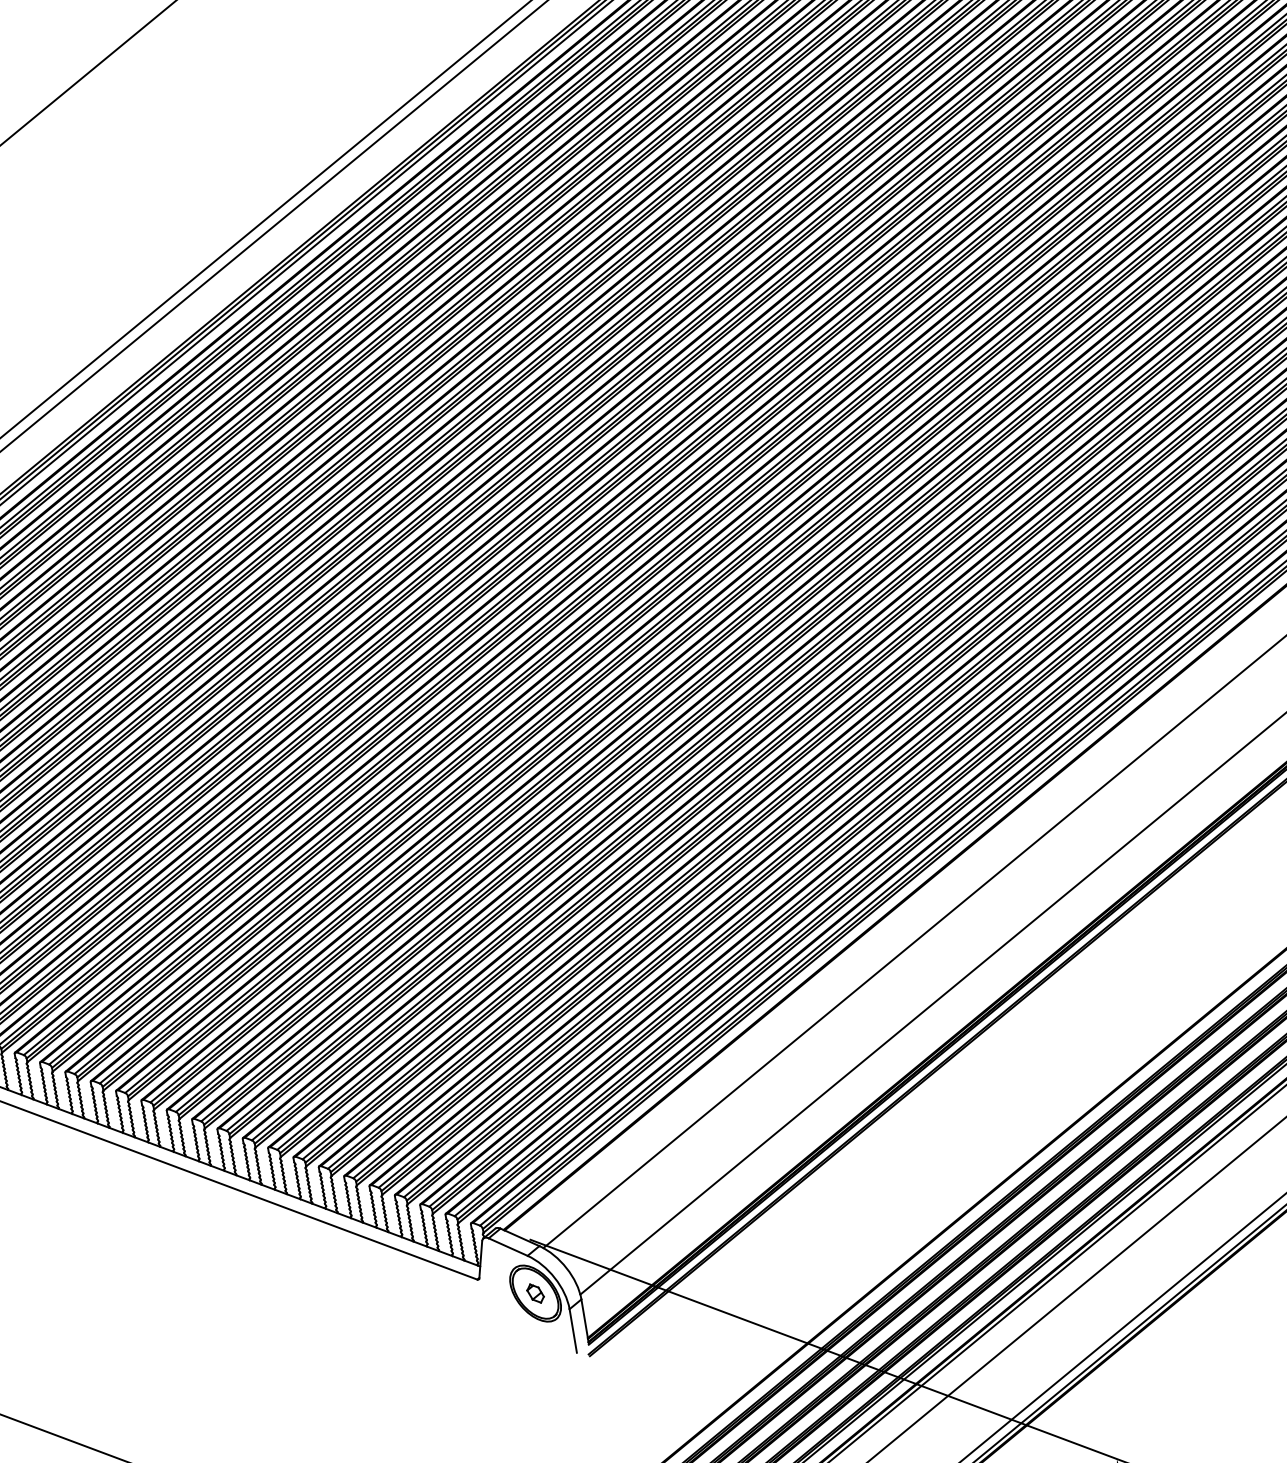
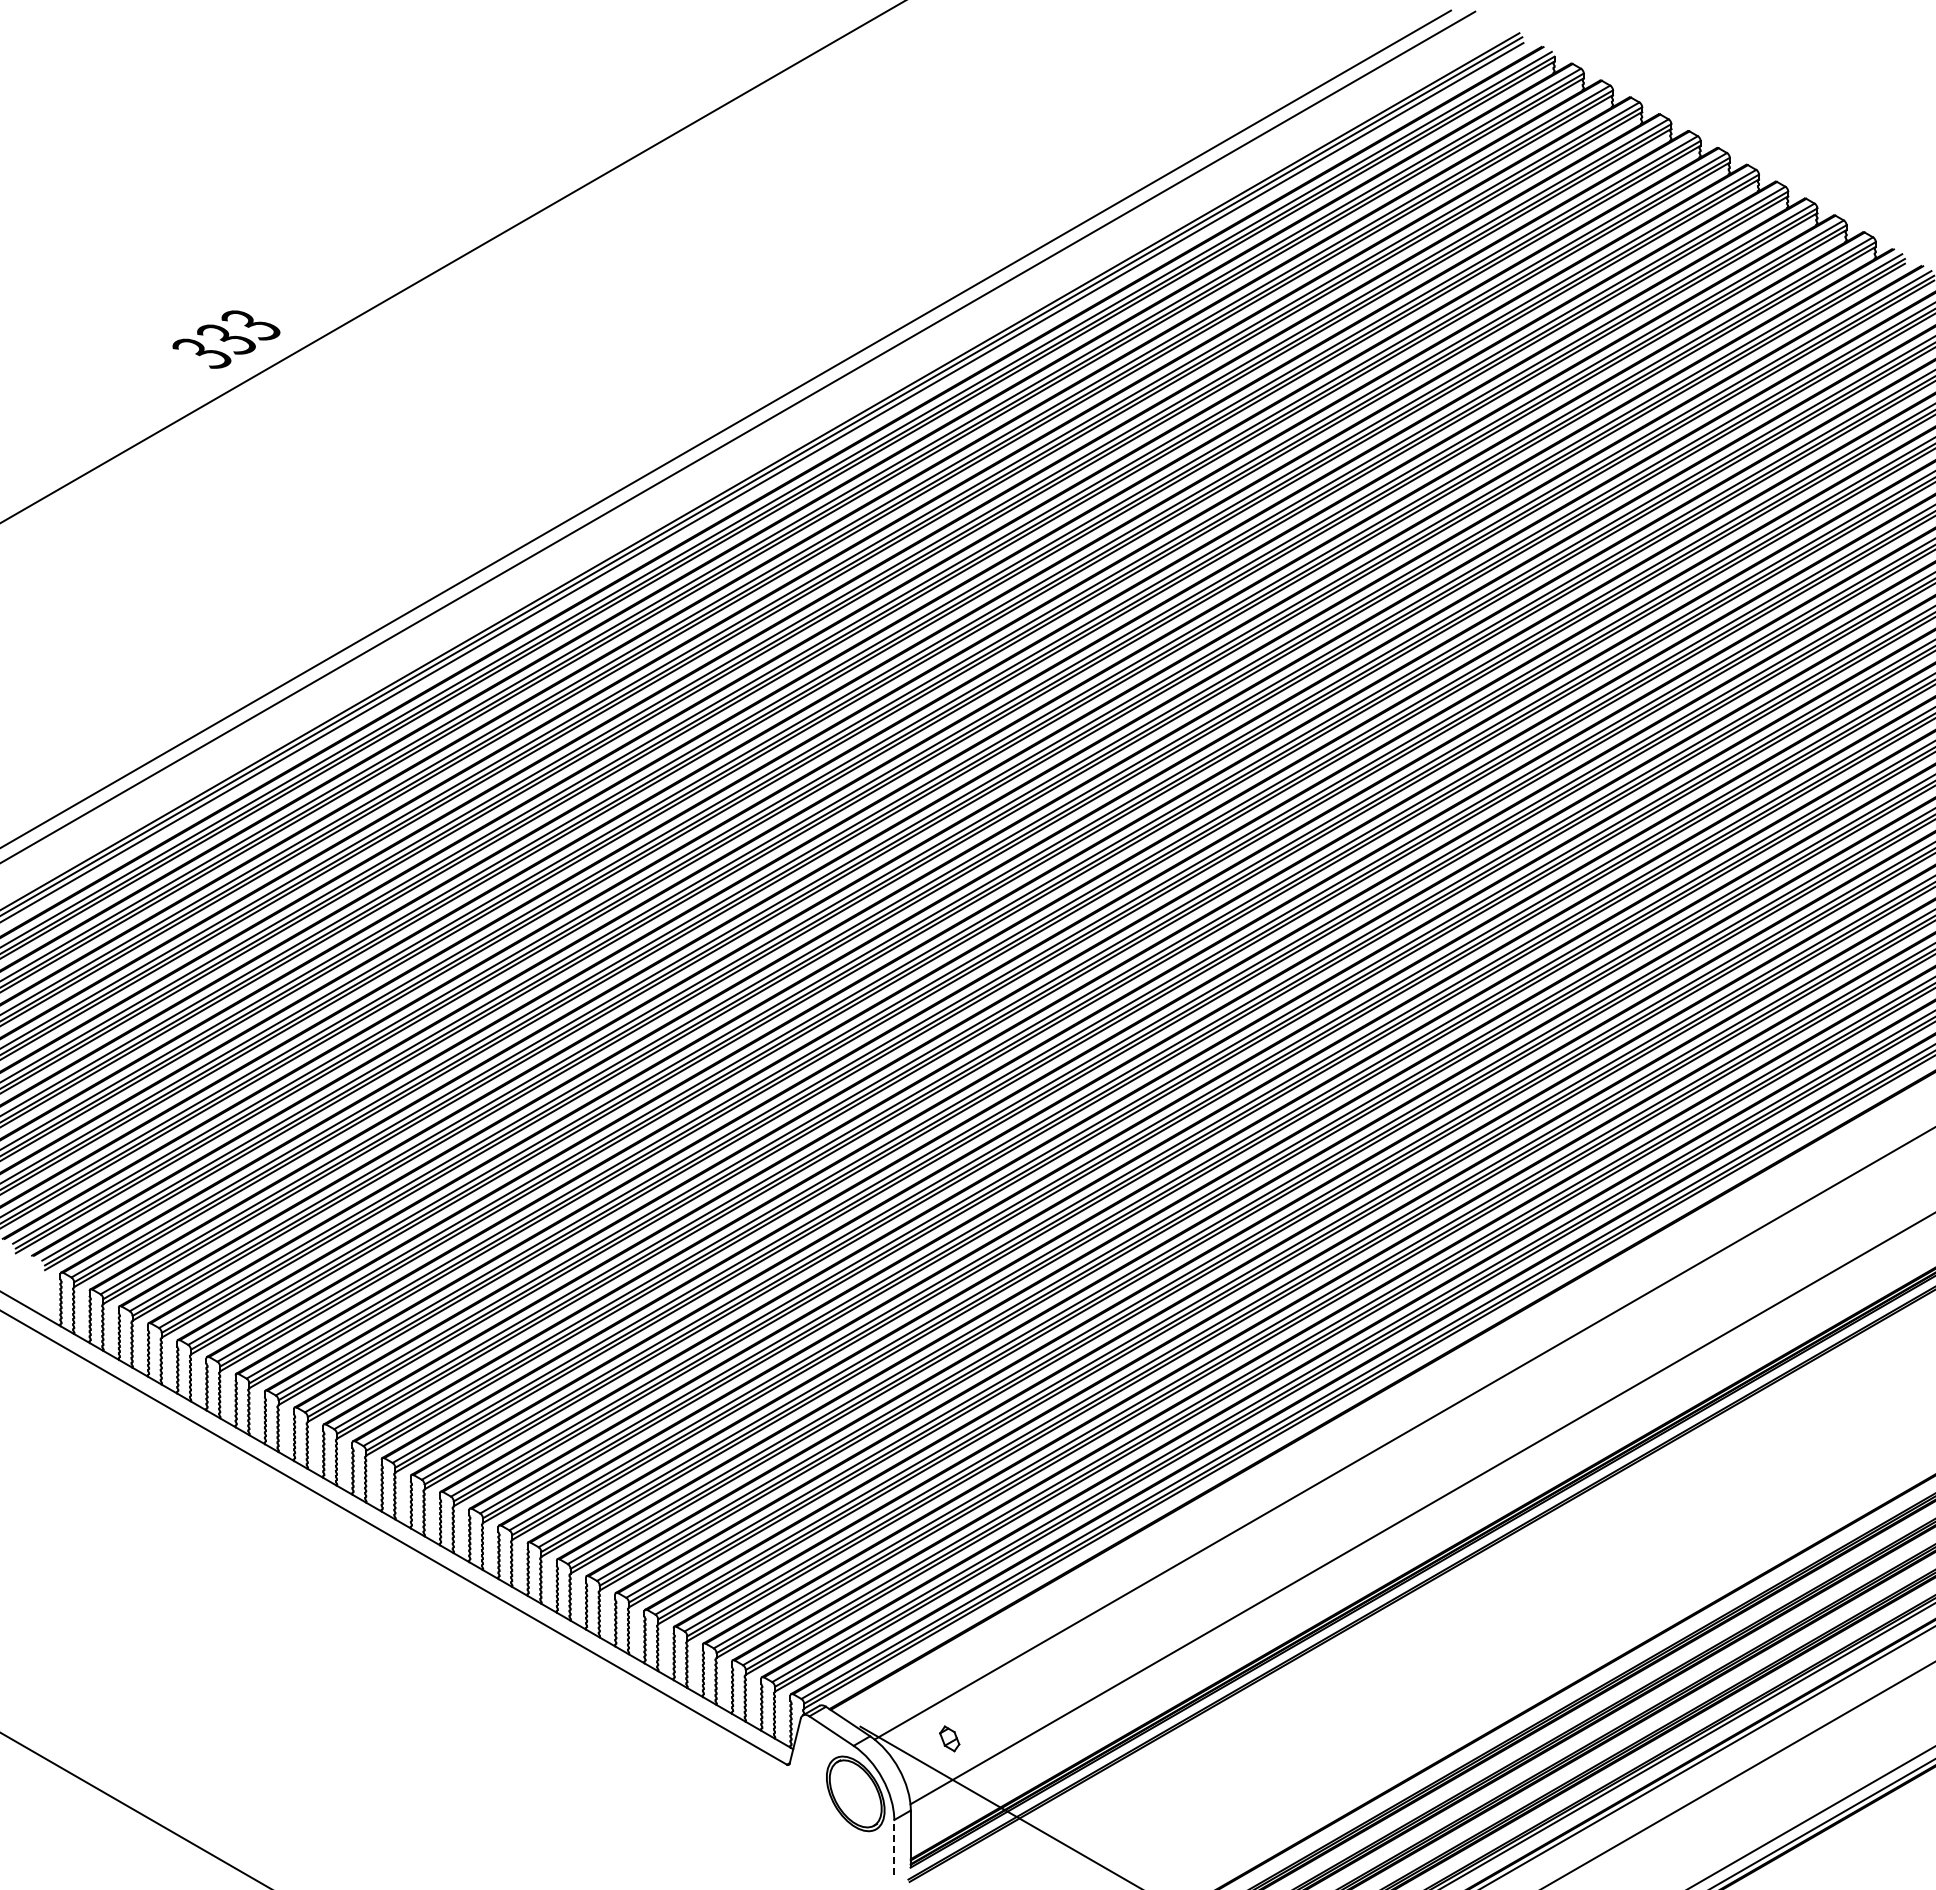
part: (535, 1293) -> (949, 1738), moved
line: (573, 1330) -> (894, 1847), solid -> dashed

